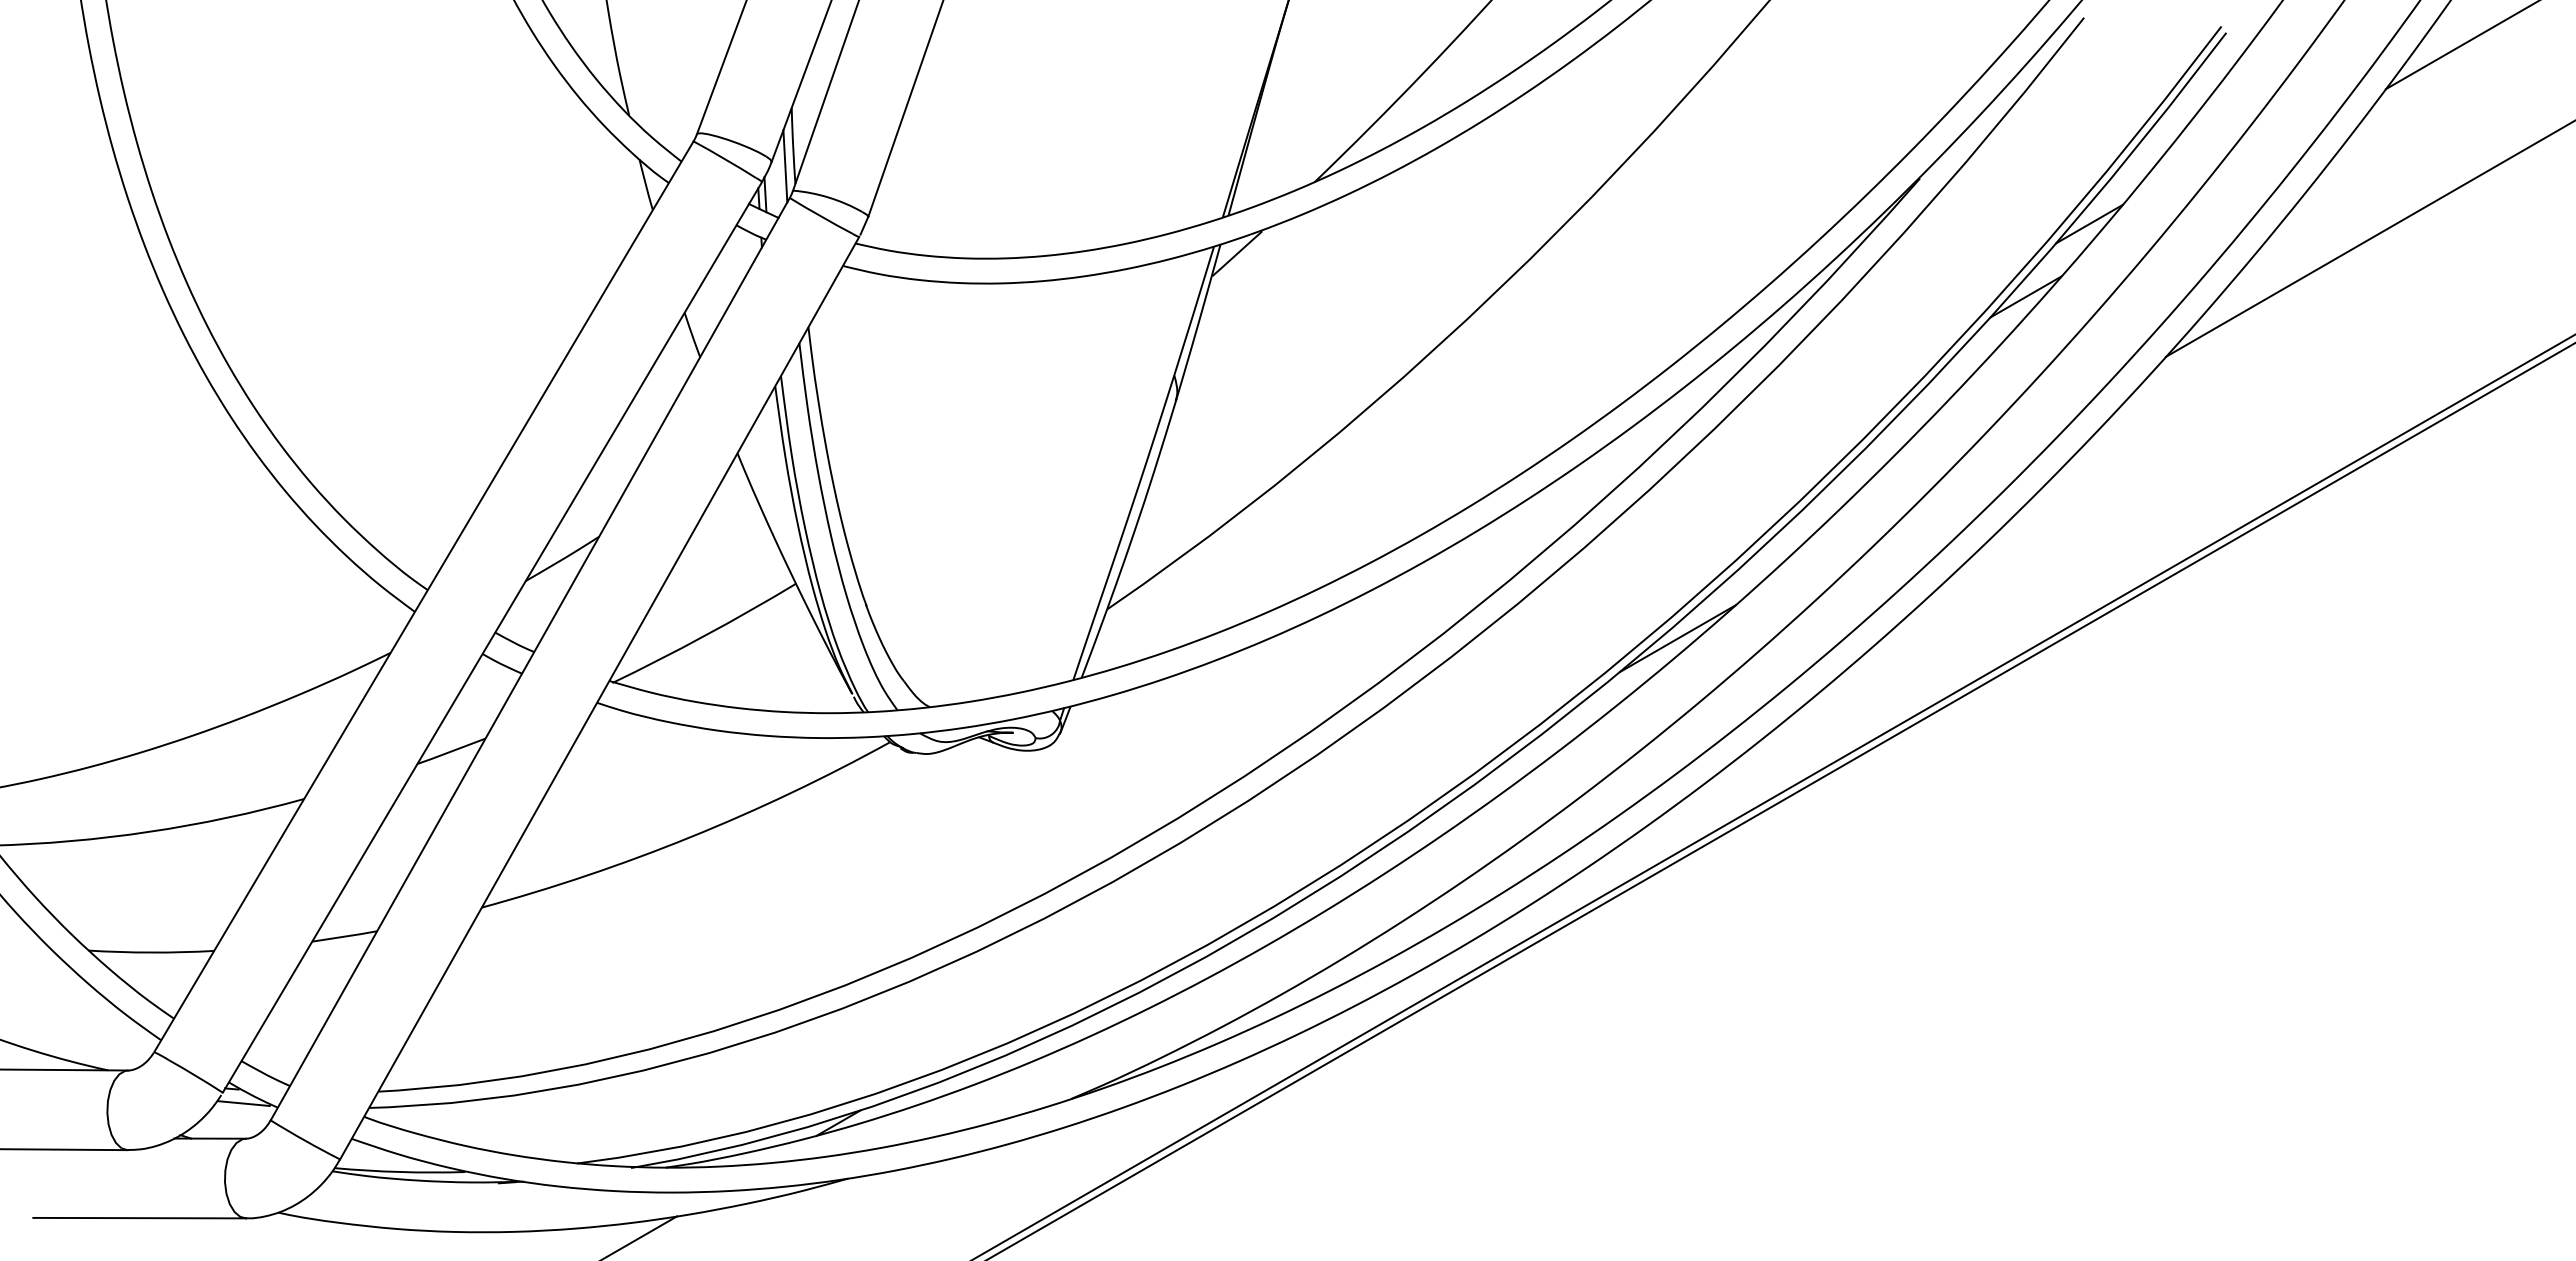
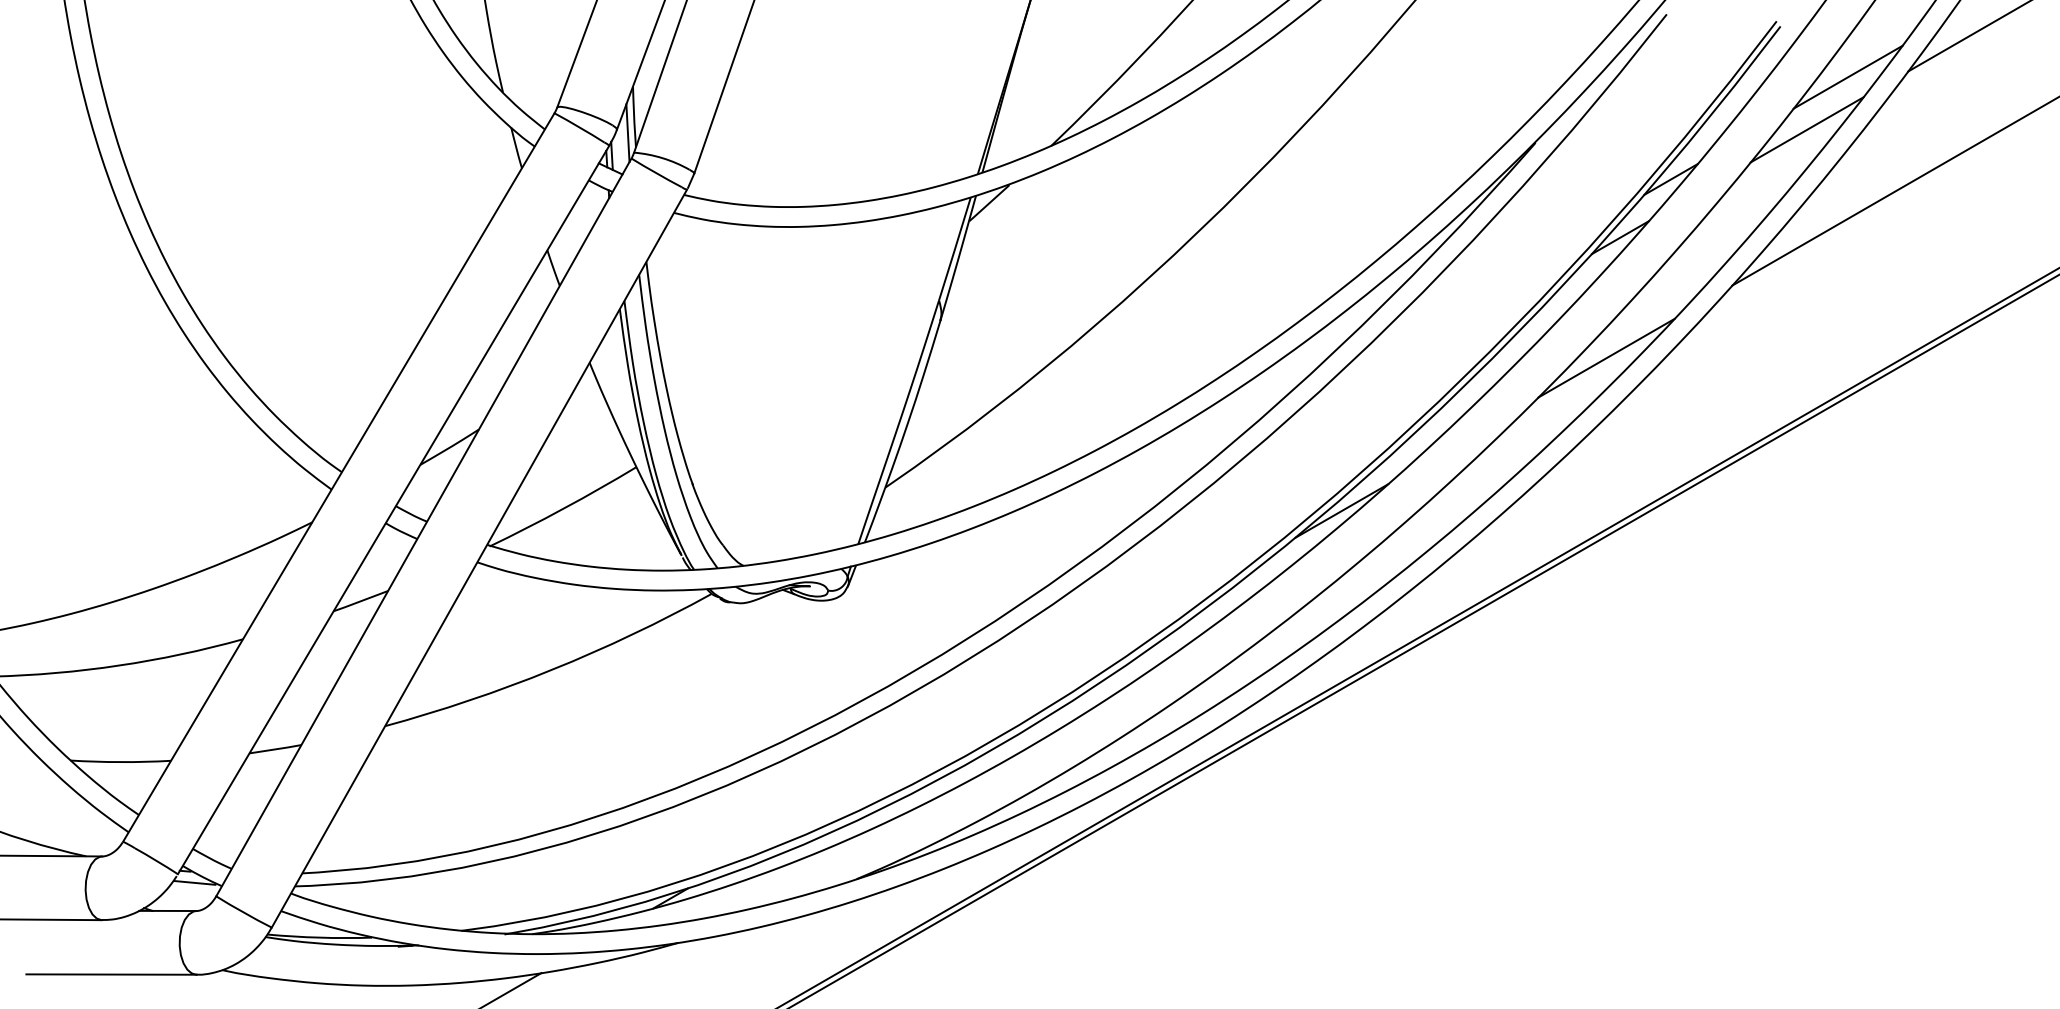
line: (2310, 96) -> (1847, 77), added
line: (2259, 161) -> (1807, 129), added
line: (2008, 447) -> (1606, 358), added

